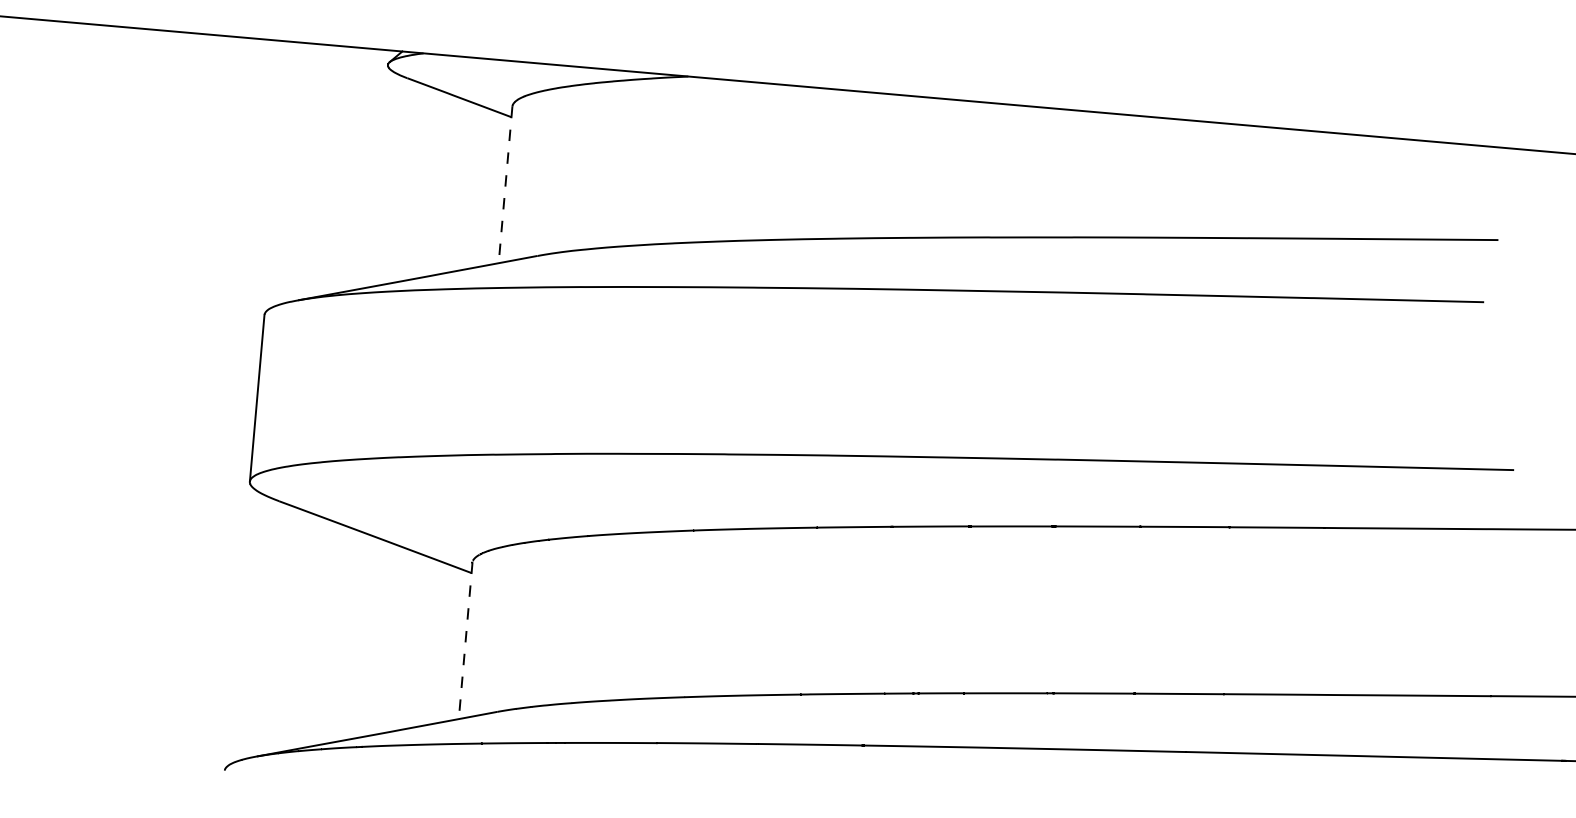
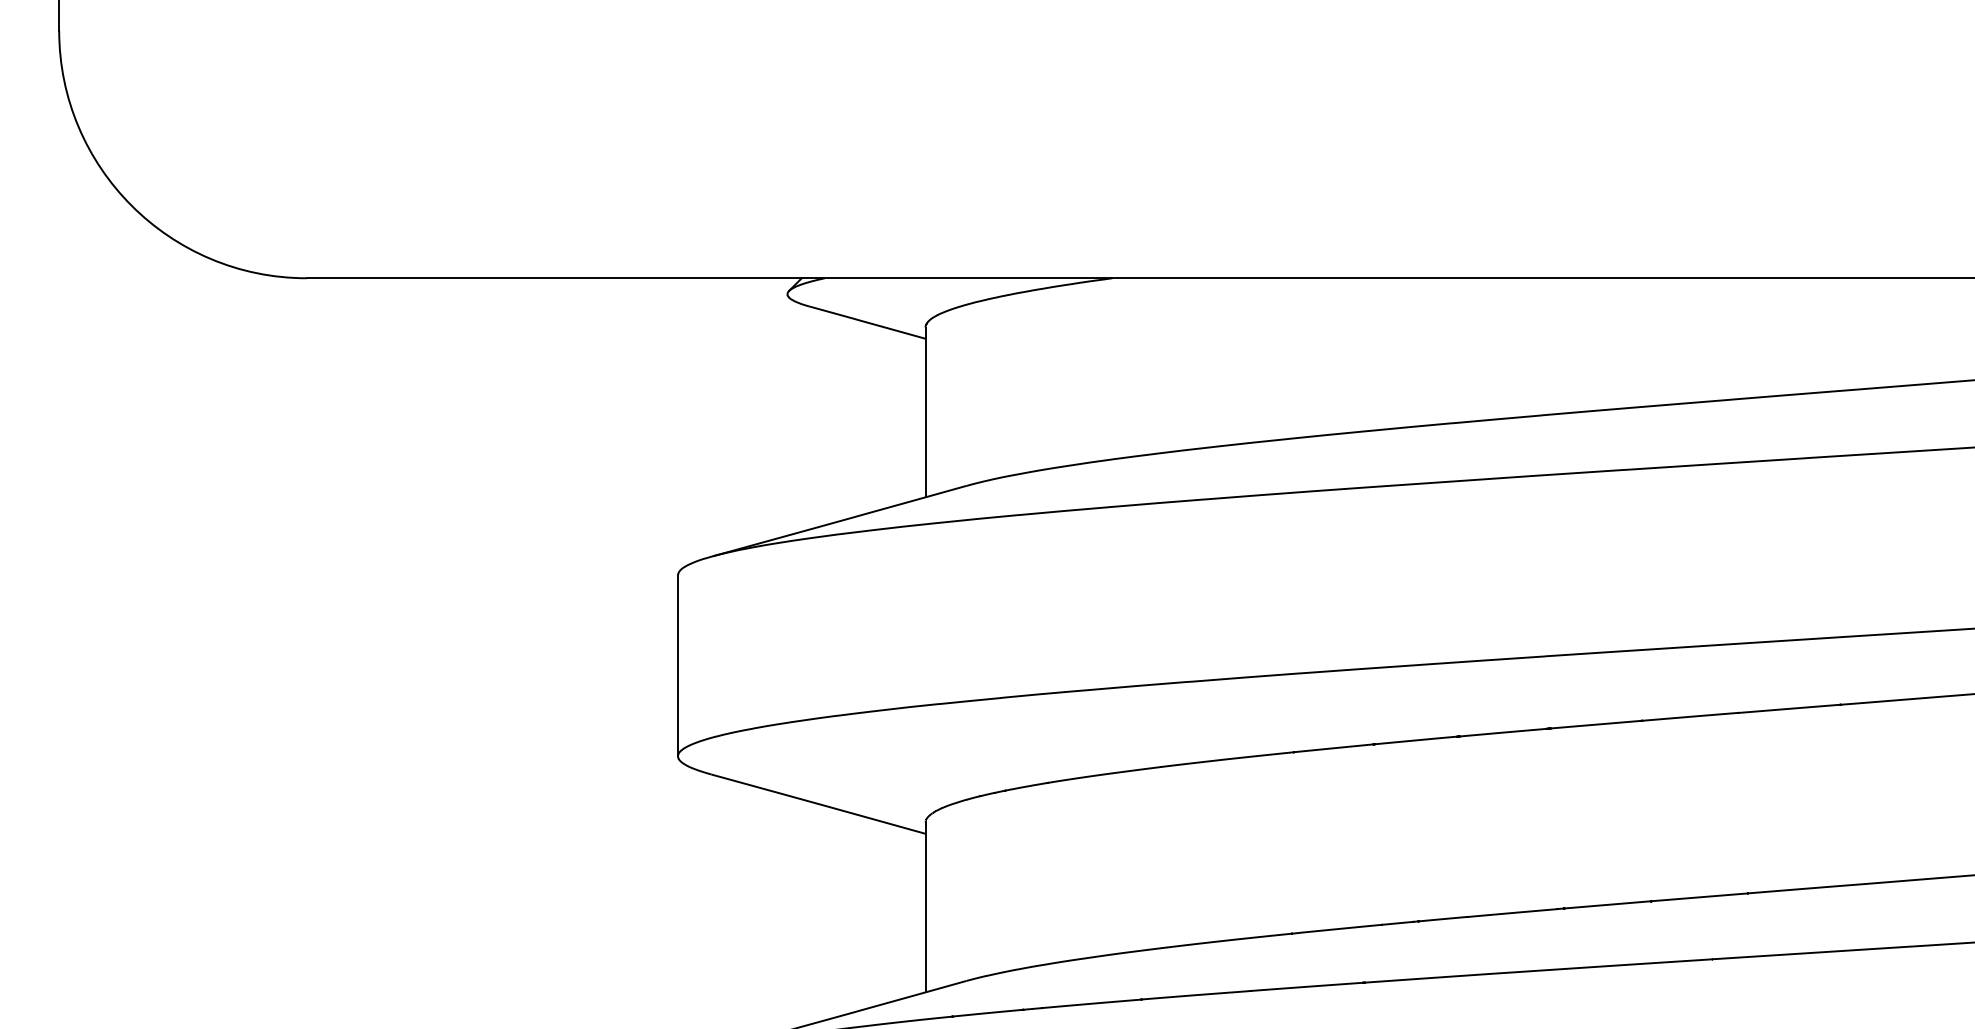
line: (505, 185) -> (925, 412), dashed -> solid
line: (465, 640) -> (925, 907), dashed -> solid

